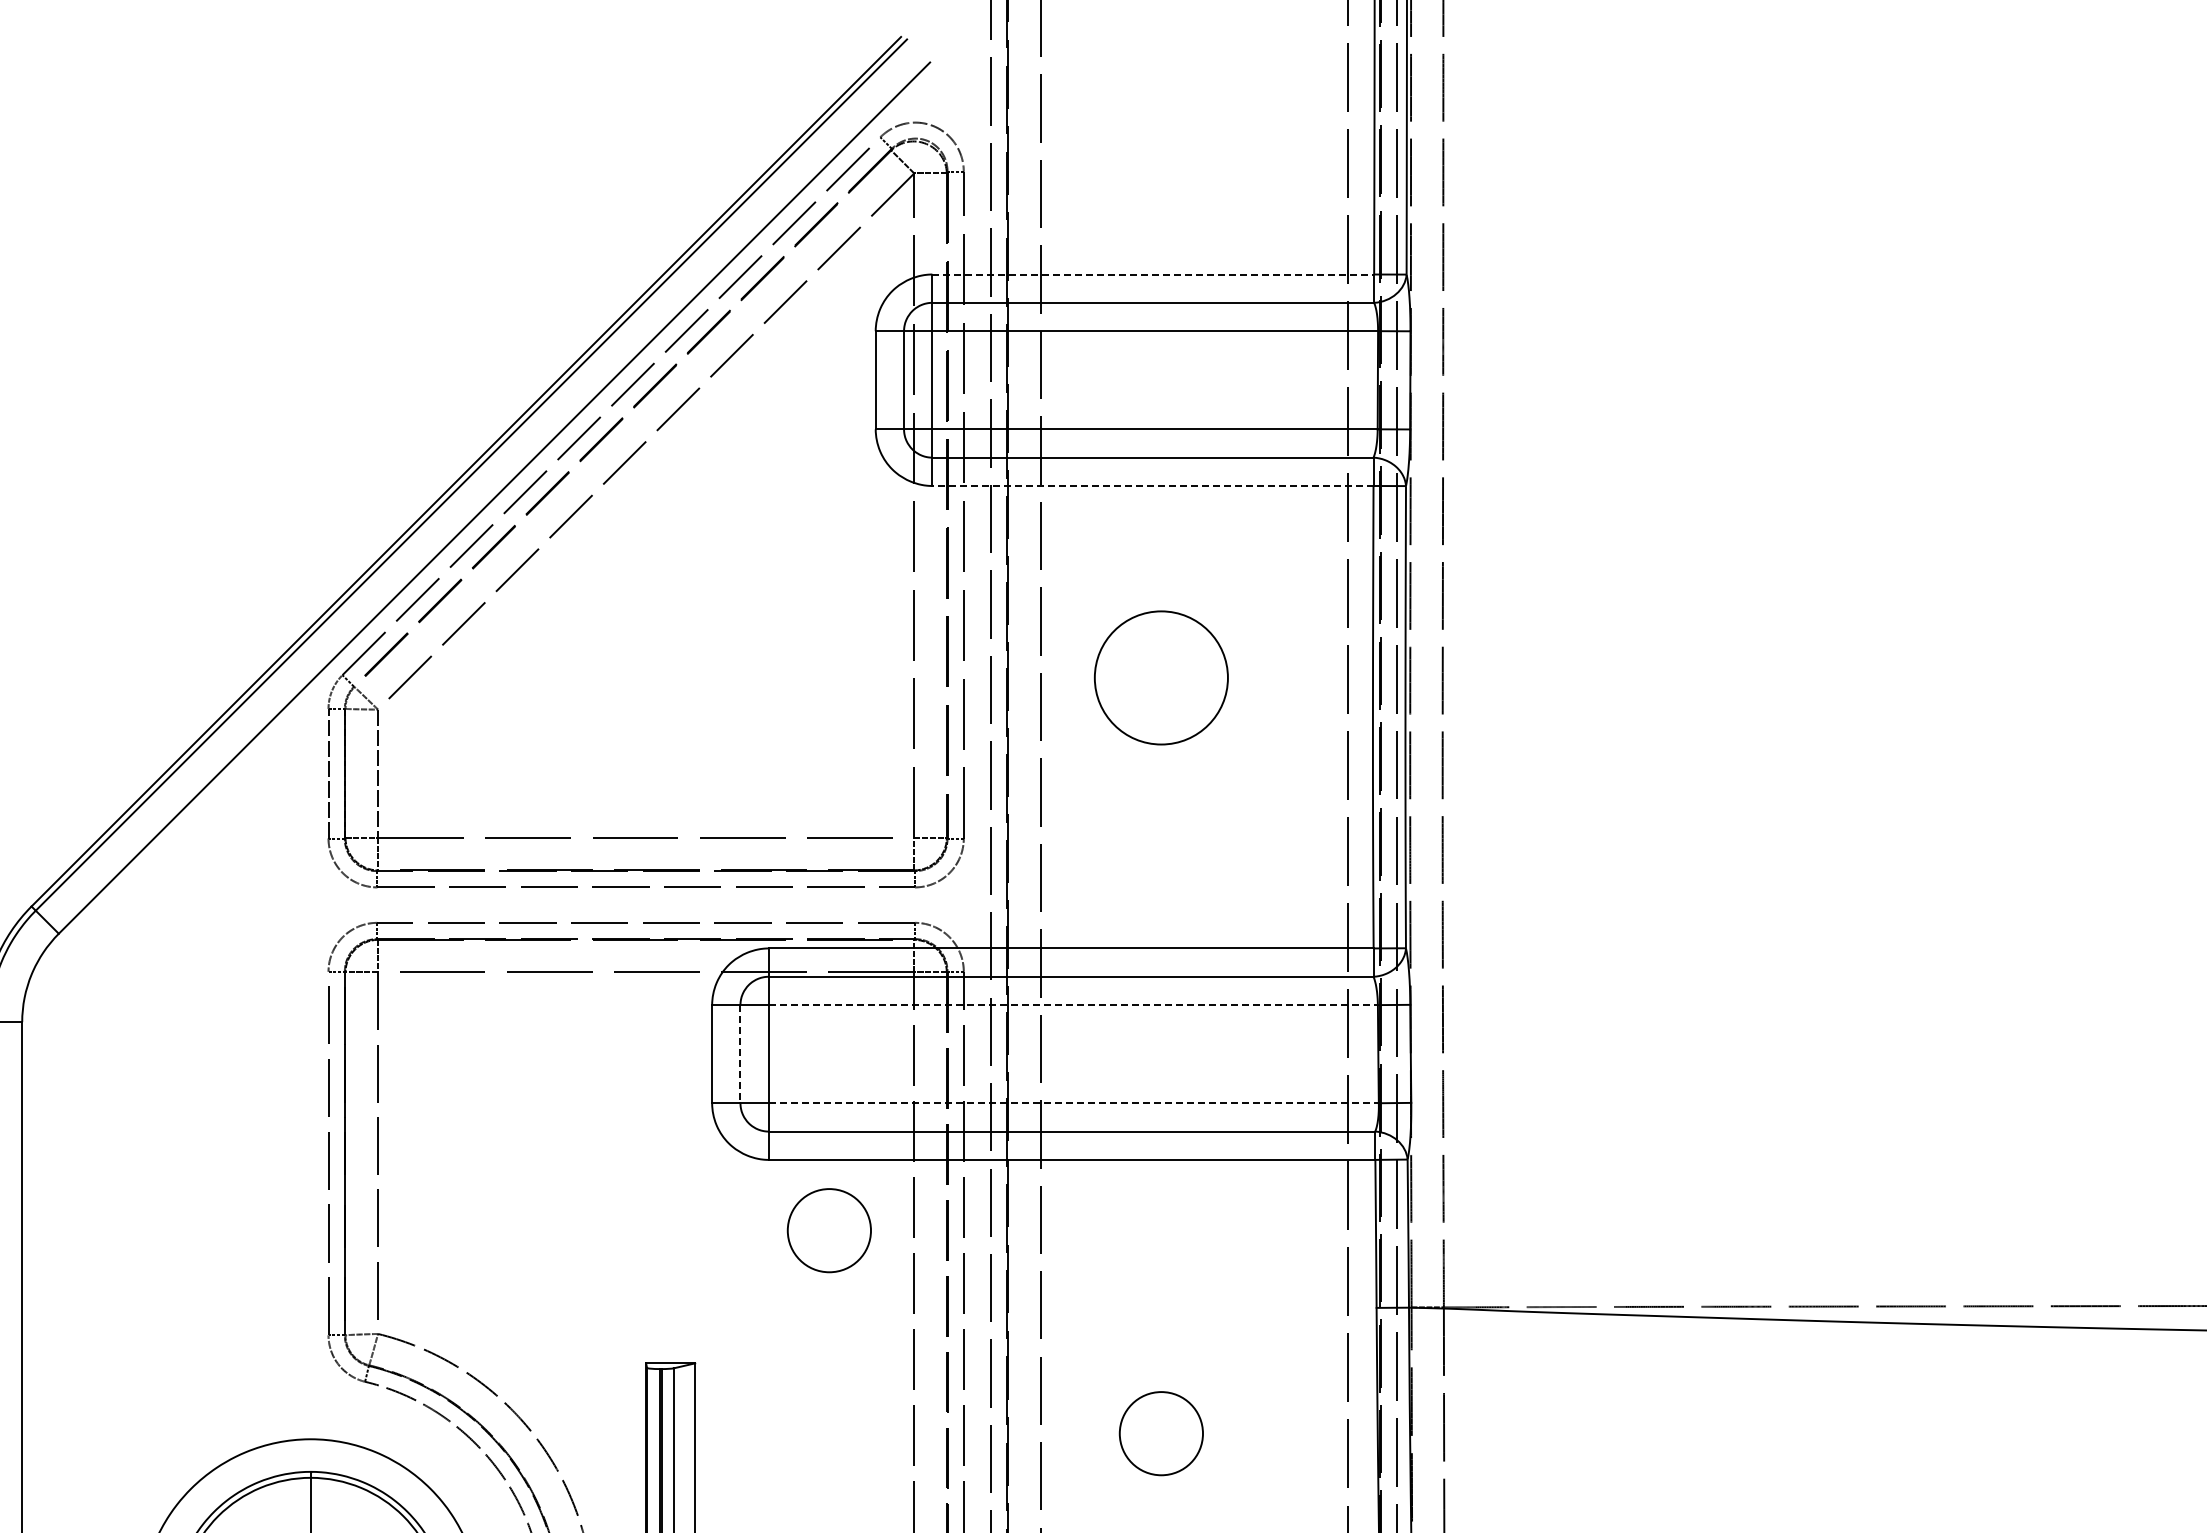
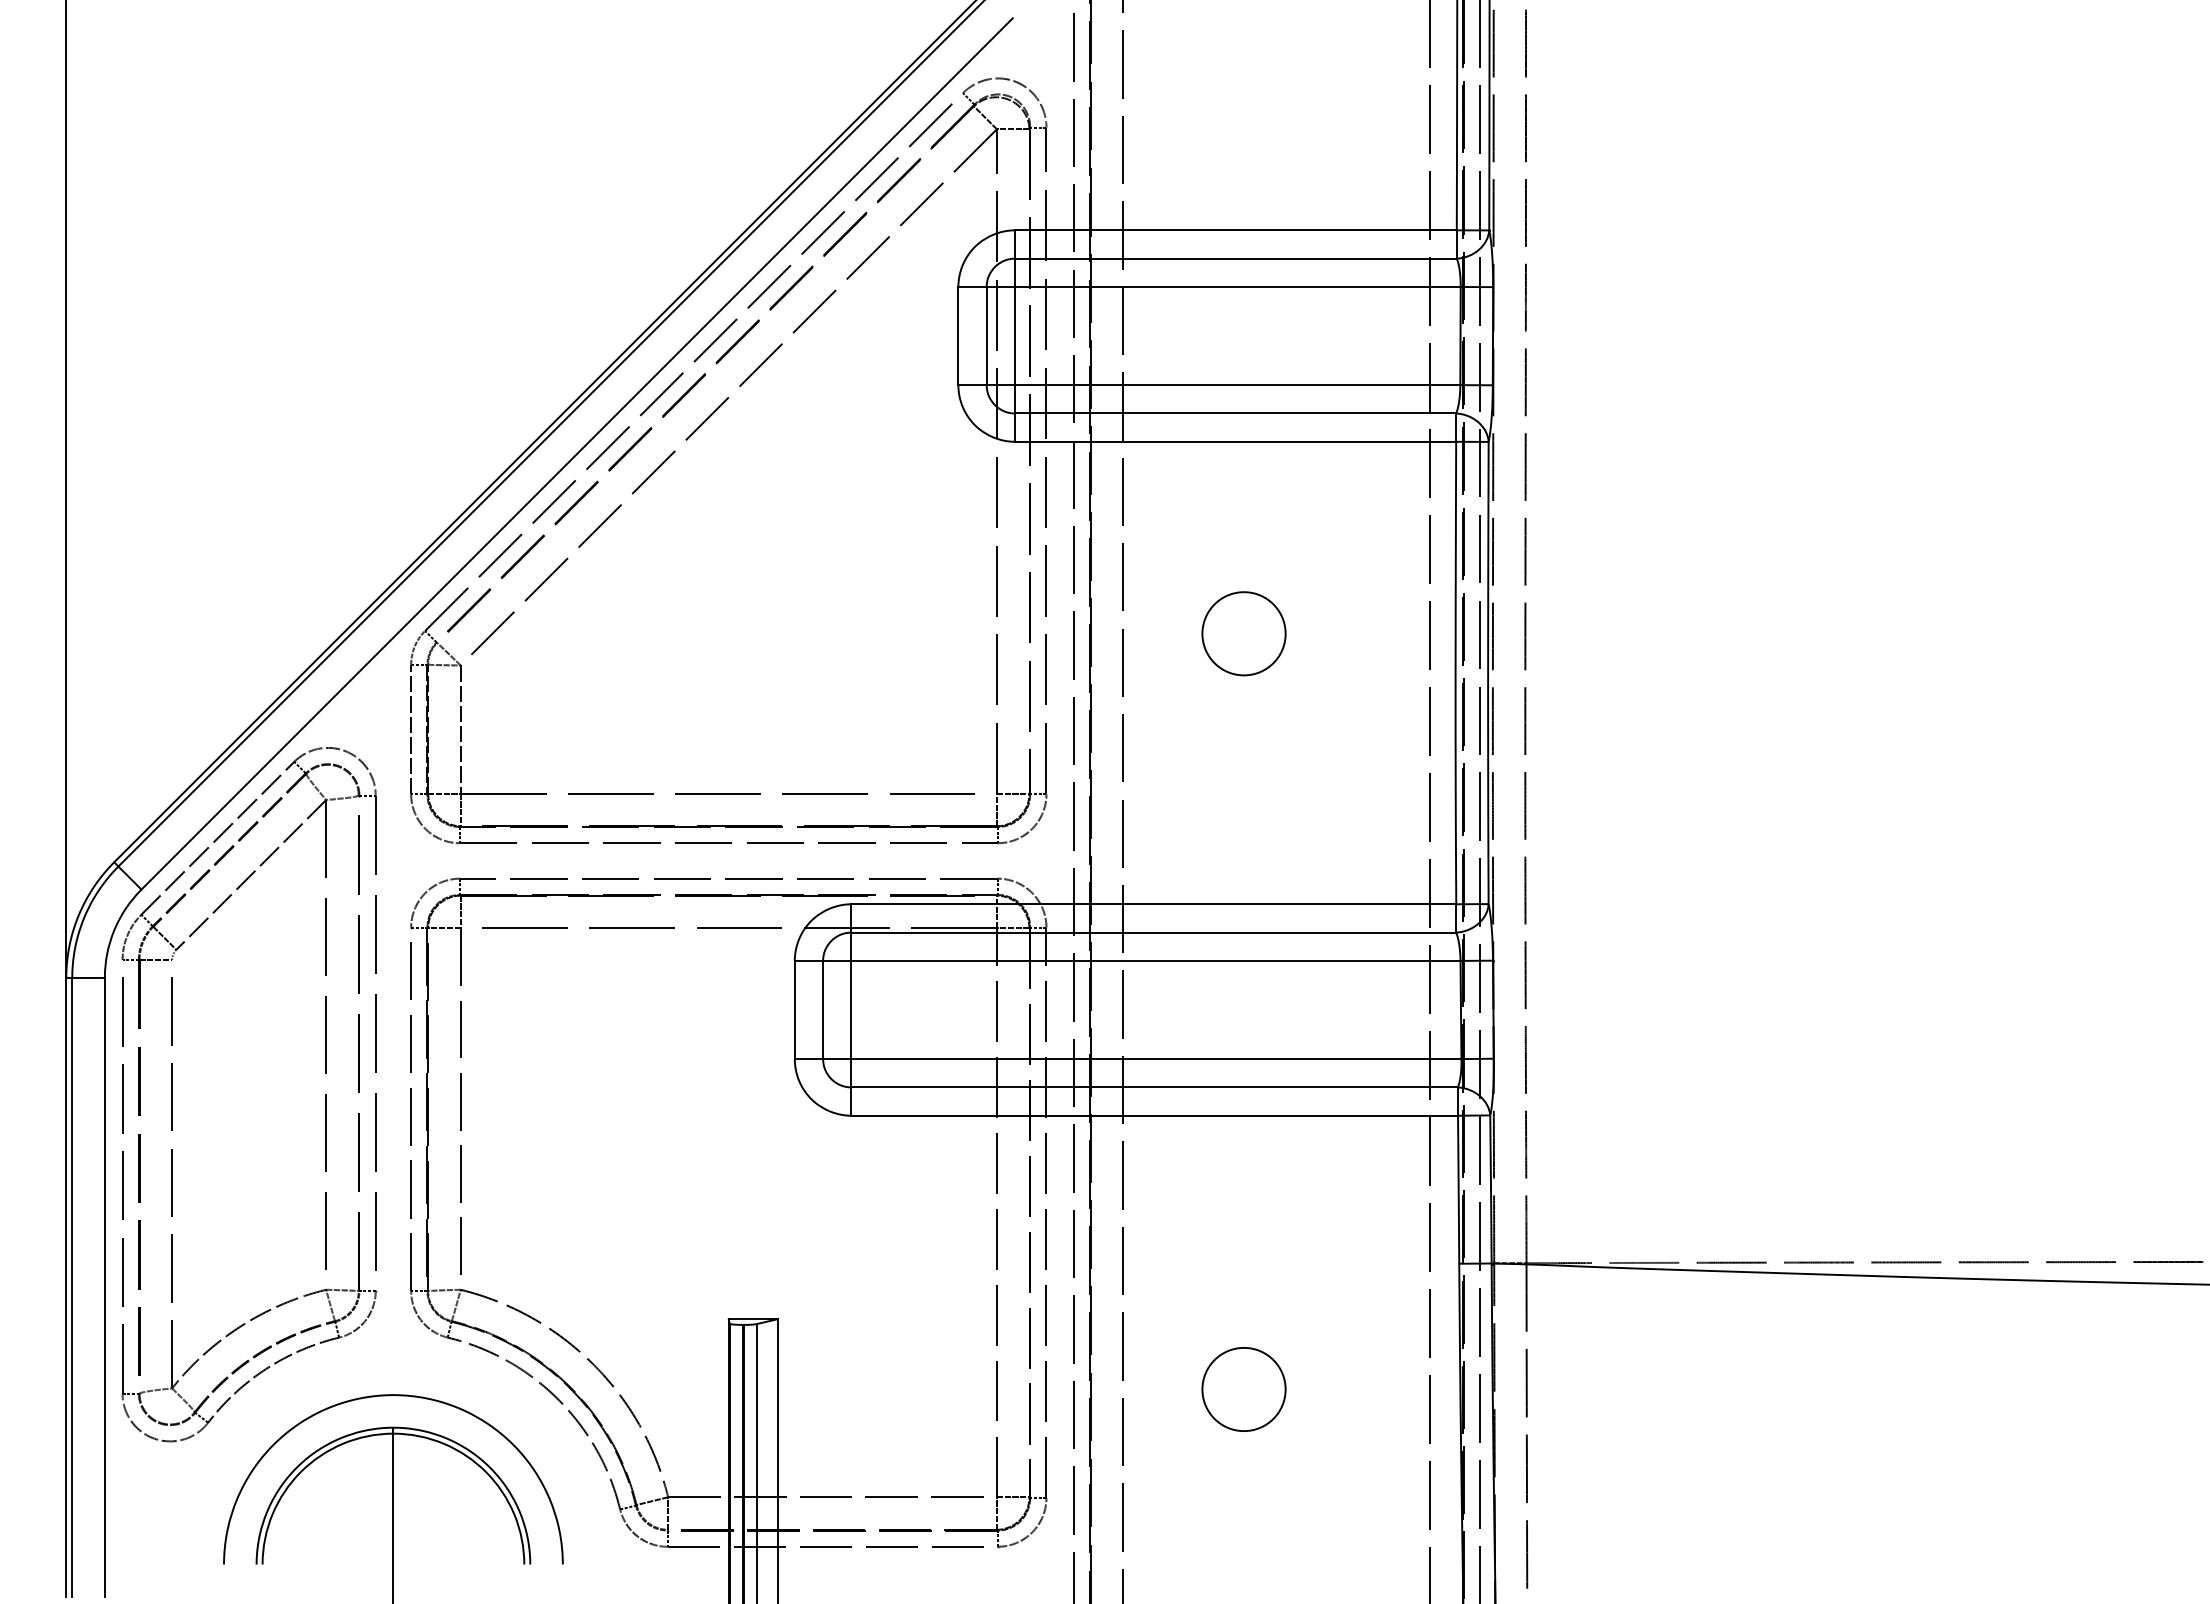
line: (1152, 274) -> (1235, 230), dashed -> solid
line: (1152, 485) -> (1235, 441), dashed -> solid
circle: (1160, 677) -> (1243, 633), size x0.62
line: (1073, 1004) -> (1156, 960), dashed -> solid
line: (740, 1054) -> (823, 1010), dashed -> solid
line: (1073, 1103) -> (1156, 1059), dashed -> solid
part: (242, 1138) -> (325, 1094), added
circle: (828, 1230) -> (911, 1186), removed

